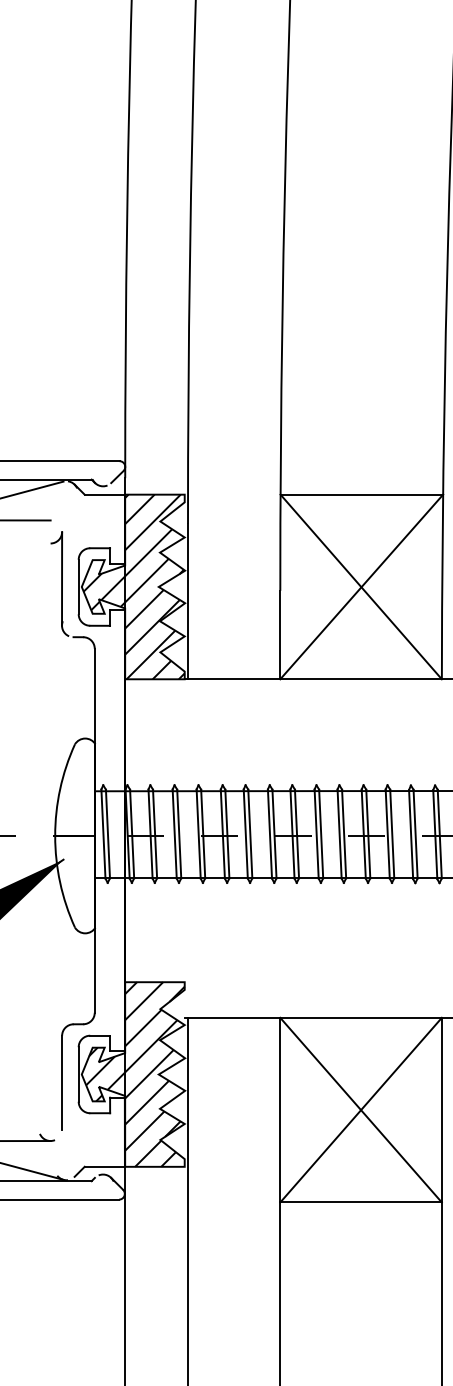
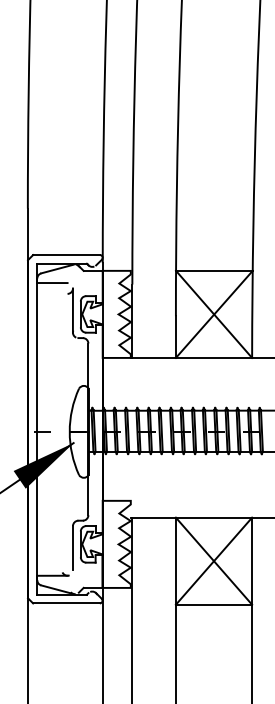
hatch: (133, 585) -> (106, 313), removed
hatch: (135, 1072) -> (107, 543), removed

